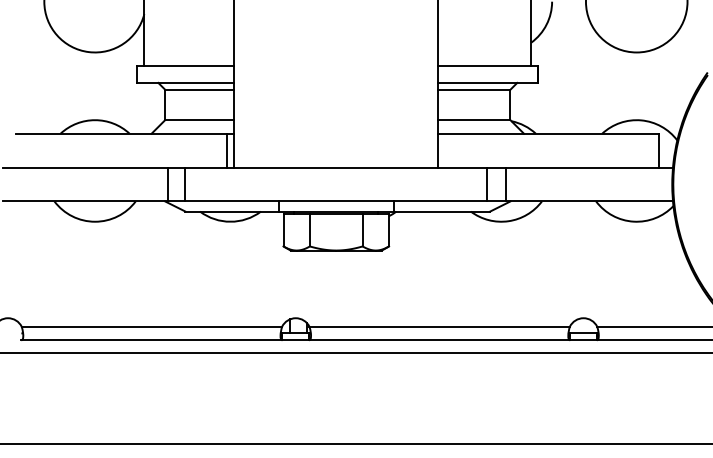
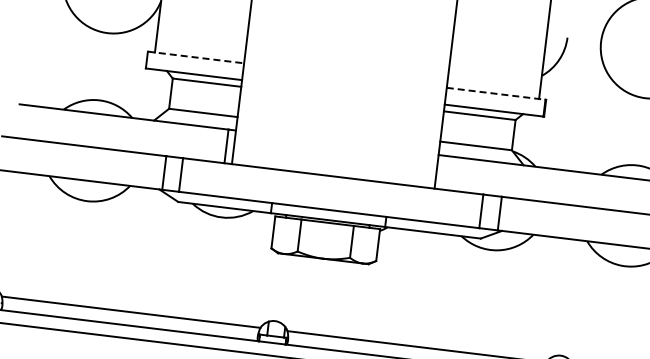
line: (186, 66) -> (196, 58), solid -> dashed
line: (488, 66) -> (496, 94), solid -> dashed

